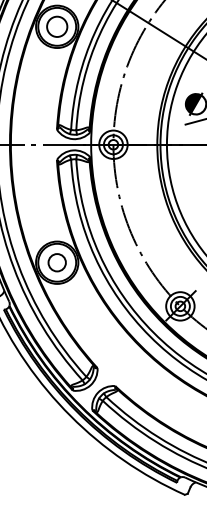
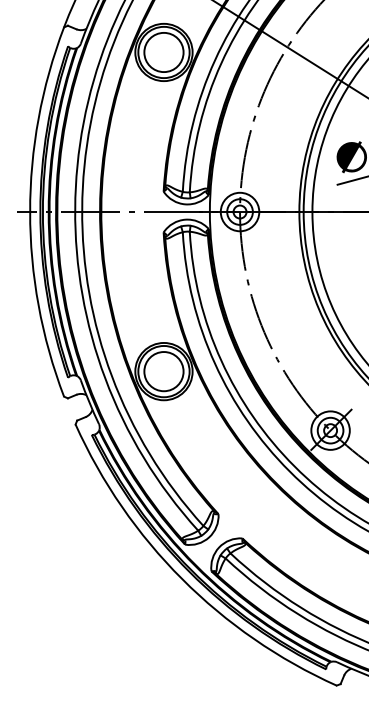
circle: (56, 26) -> (163, 52), size x1.43
circle: (56, 262) -> (163, 371), size x1.67

